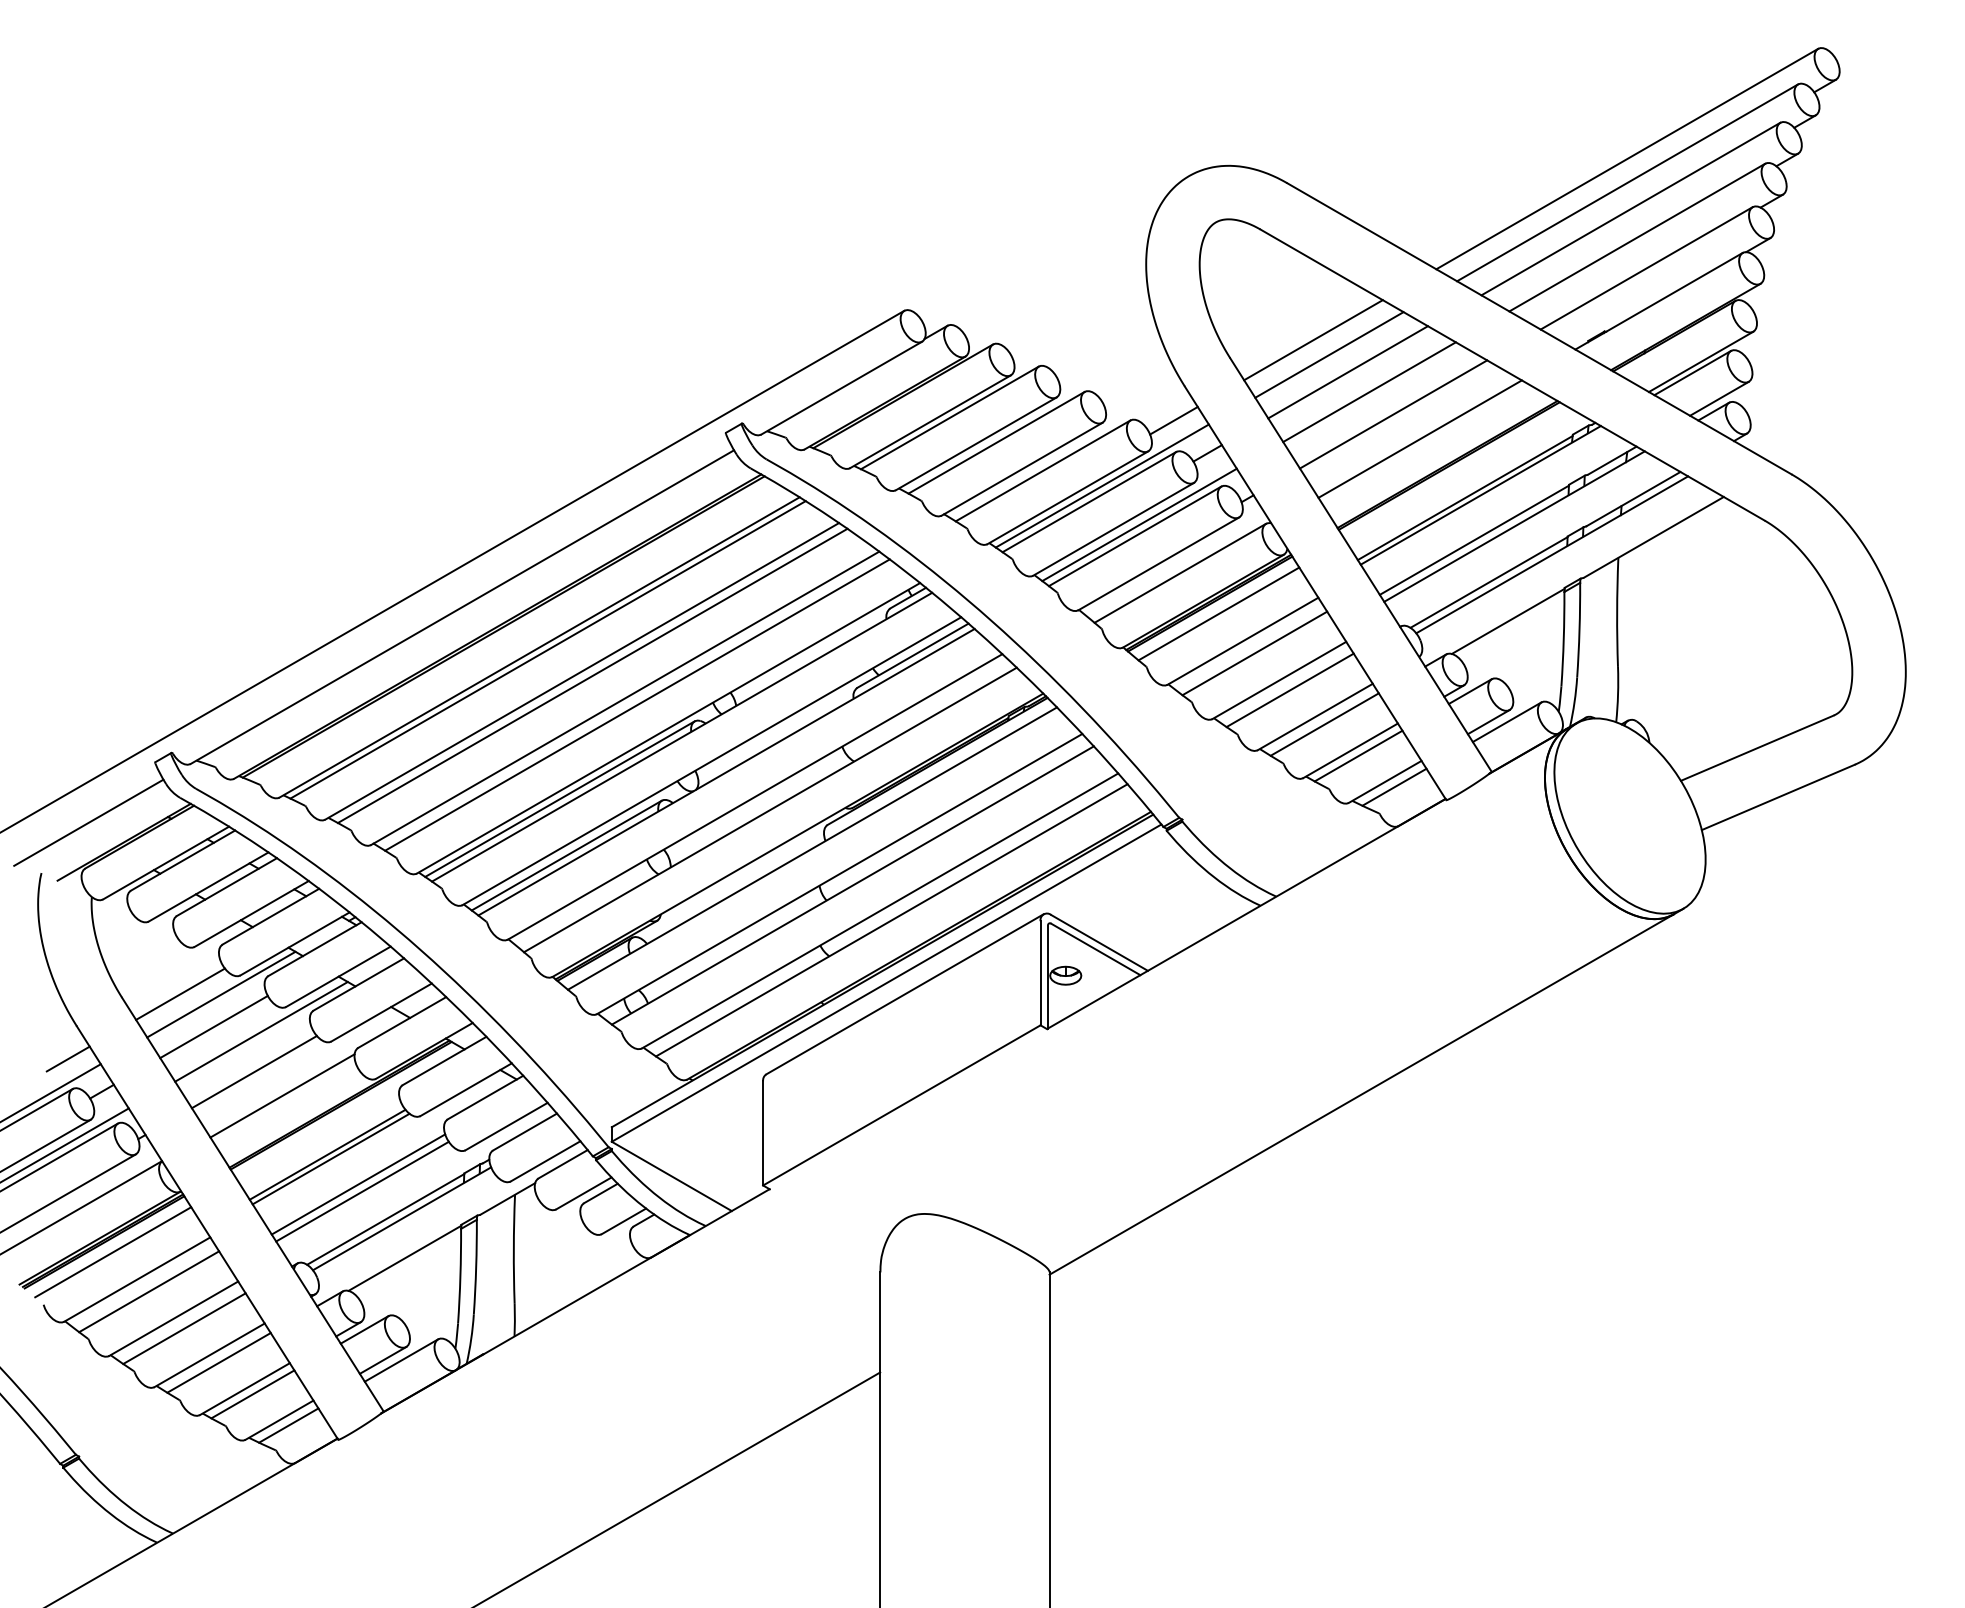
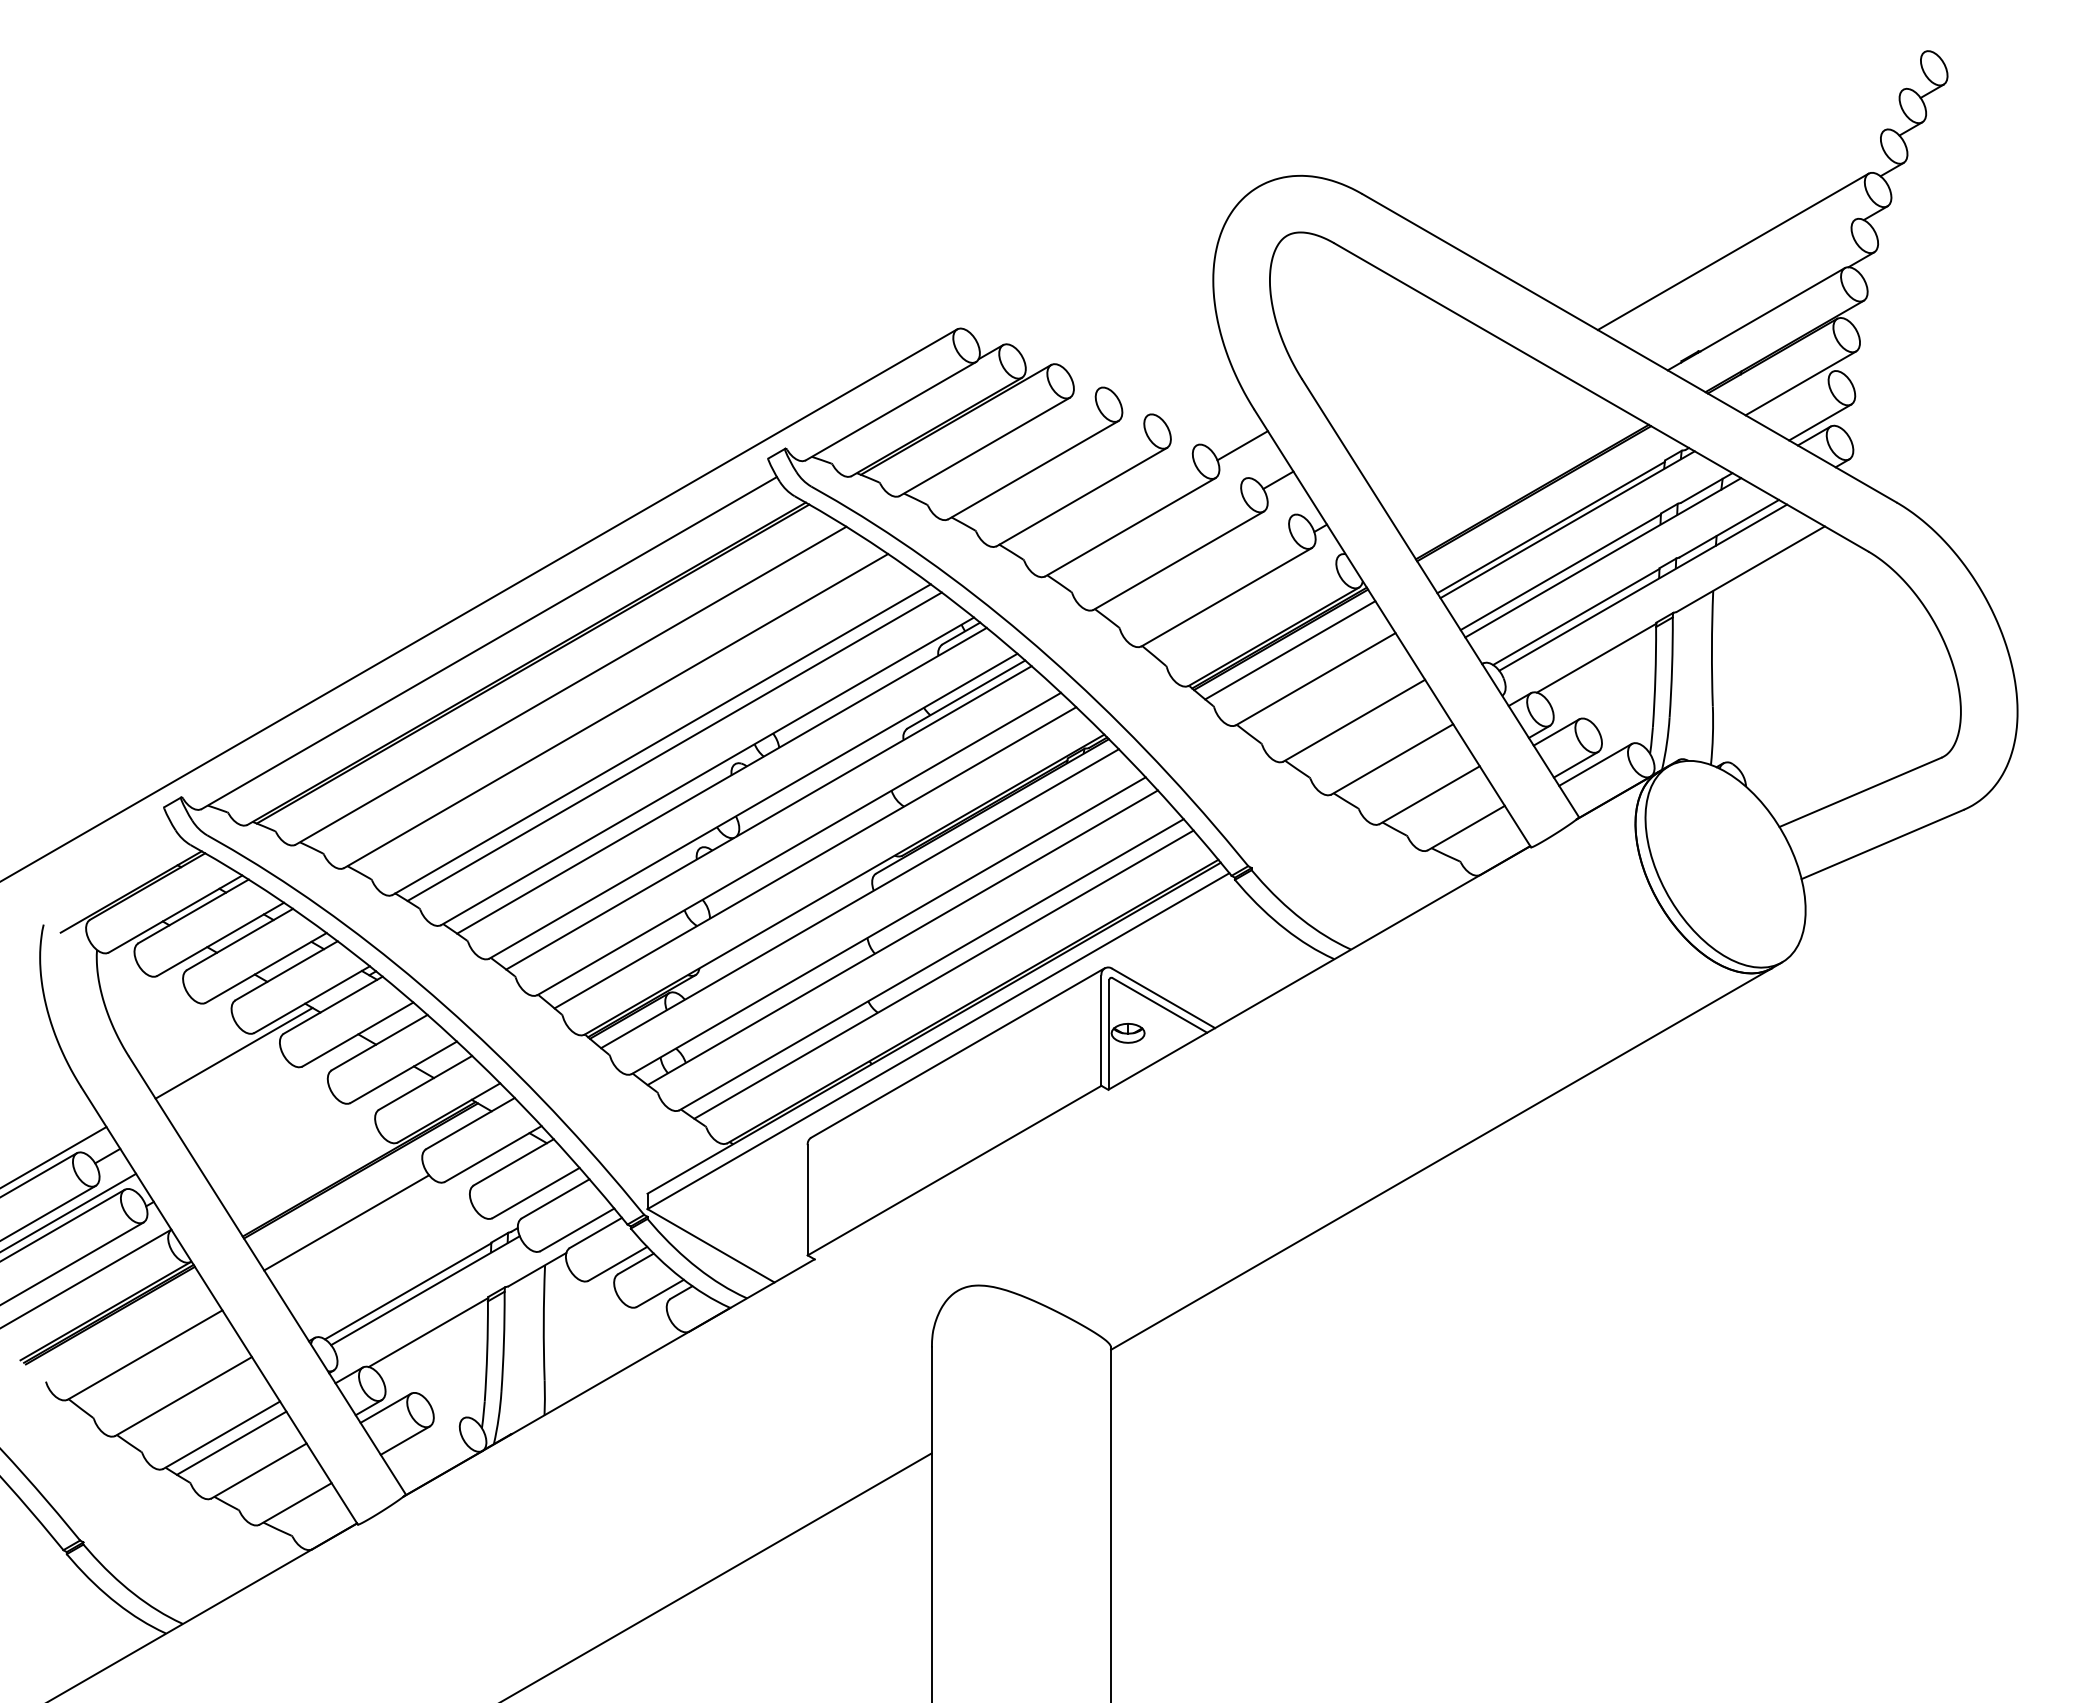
line: (1627, 158) -> (1722, 168), removed
line: (1627, 182) -> (1722, 193), removed
line: (1630, 208) -> (1726, 221), removed
line: (1646, 268) -> (1743, 284), removed
line: (1313, 340) -> (1390, 360), removed
line: (1328, 354) -> (1406, 375), removed
line: (1347, 372) -> (1426, 394), removed
line: (1692, 372) -> (1791, 394), removed
line: (1369, 392) -> (1449, 415), removed
line: (1393, 413) -> (1475, 438), removed
line: (949, 417) -> (1005, 442), removed
line: (1420, 439) -> (1503, 465), removed
line: (996, 442) -> (1054, 468), removed
line: (1042, 470) -> (1103, 498), removed
line: (1101, 485) -> (1166, 514), removed
line: (1089, 501) -> (1153, 531), removed
line: (1139, 524) -> (1206, 555), removed
line: (1135, 535) -> (1201, 567), removed
line: (1180, 572) -> (1249, 606), removed
line: (547, 649) -> (579, 687), removed
line: (1254, 652) -> (1327, 691), removed
line: (592, 675) -> (627, 715), removed
line: (1289, 690) -> (1365, 731), removed
line: (1324, 724) -> (1402, 767), removed
line: (1357, 755) -> (1437, 800), removed
line: (1394, 786) -> (1476, 833), removed
line: (559, 799) -> (592, 846), removed
line: (88, 821) -> (93, 870), removed
line: (566, 855) -> (599, 906), removed
line: (180, 993) -> (190, 1052), removed
line: (214, 1026) -> (226, 1087), removed
line: (261, 1031) -> (276, 1092), removed
line: (67, 1059) -> (71, 1121), removed
line: (253, 1072) -> (268, 1135), removed
line: (282, 1095) -> (298, 1160), removed
line: (331, 1159) -> (350, 1227), removed
line: (358, 1184) -> (379, 1254), removed
line: (362, 1191) -> (383, 1261), removed
line: (113, 1251) -> (119, 1325), removed
line: (148, 1291) -> (157, 1367), removed
line: (183, 1328) -> (194, 1406), removed
line: (401, 1360) -> (424, 1440), removed
line: (252, 1394) -> (267, 1476), removed
line: (288, 1425) -> (305, 1509), removed

